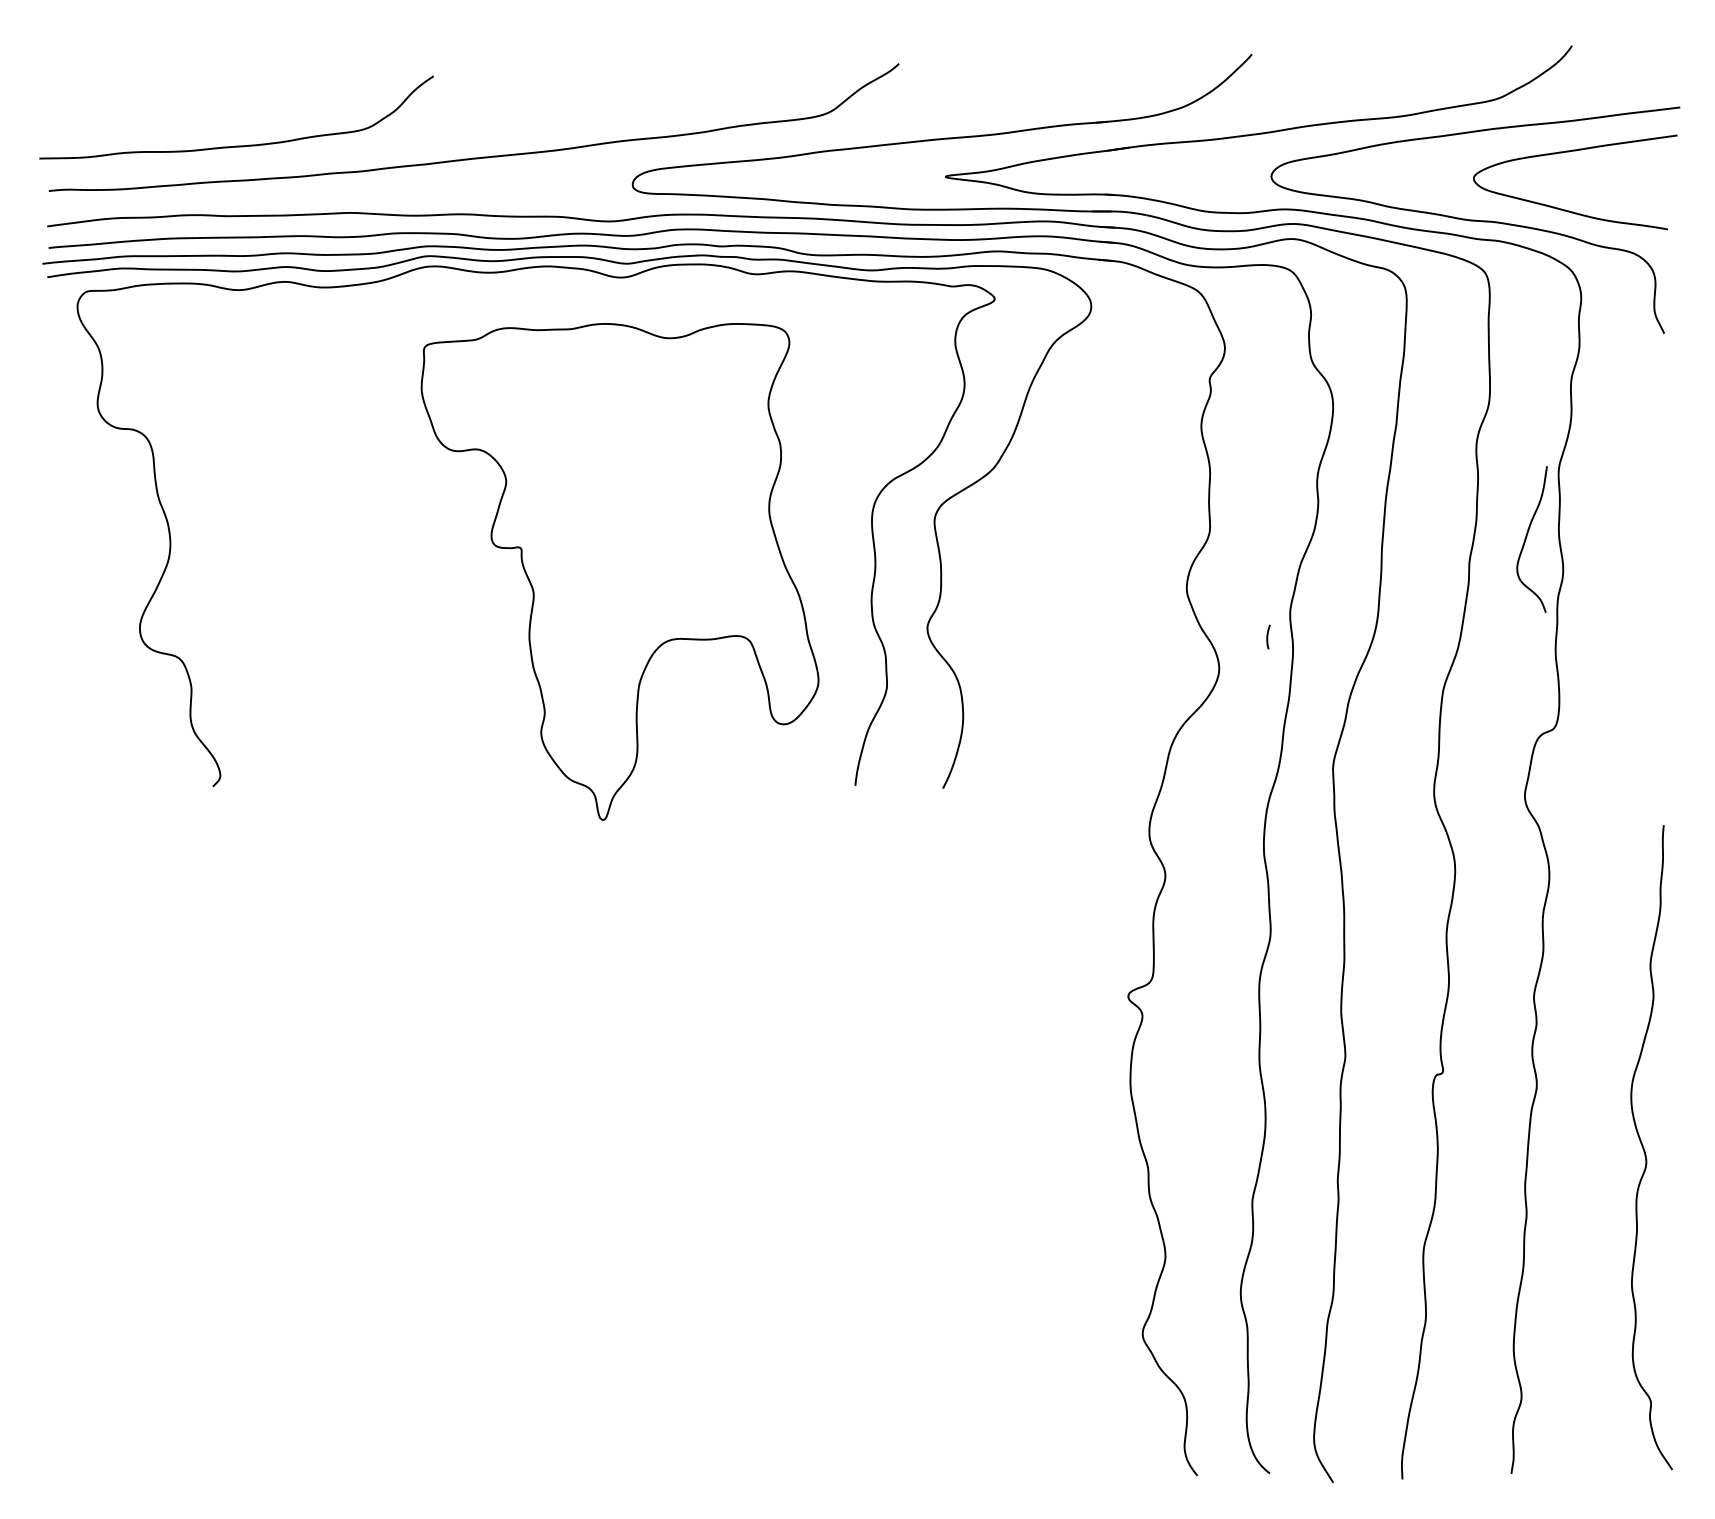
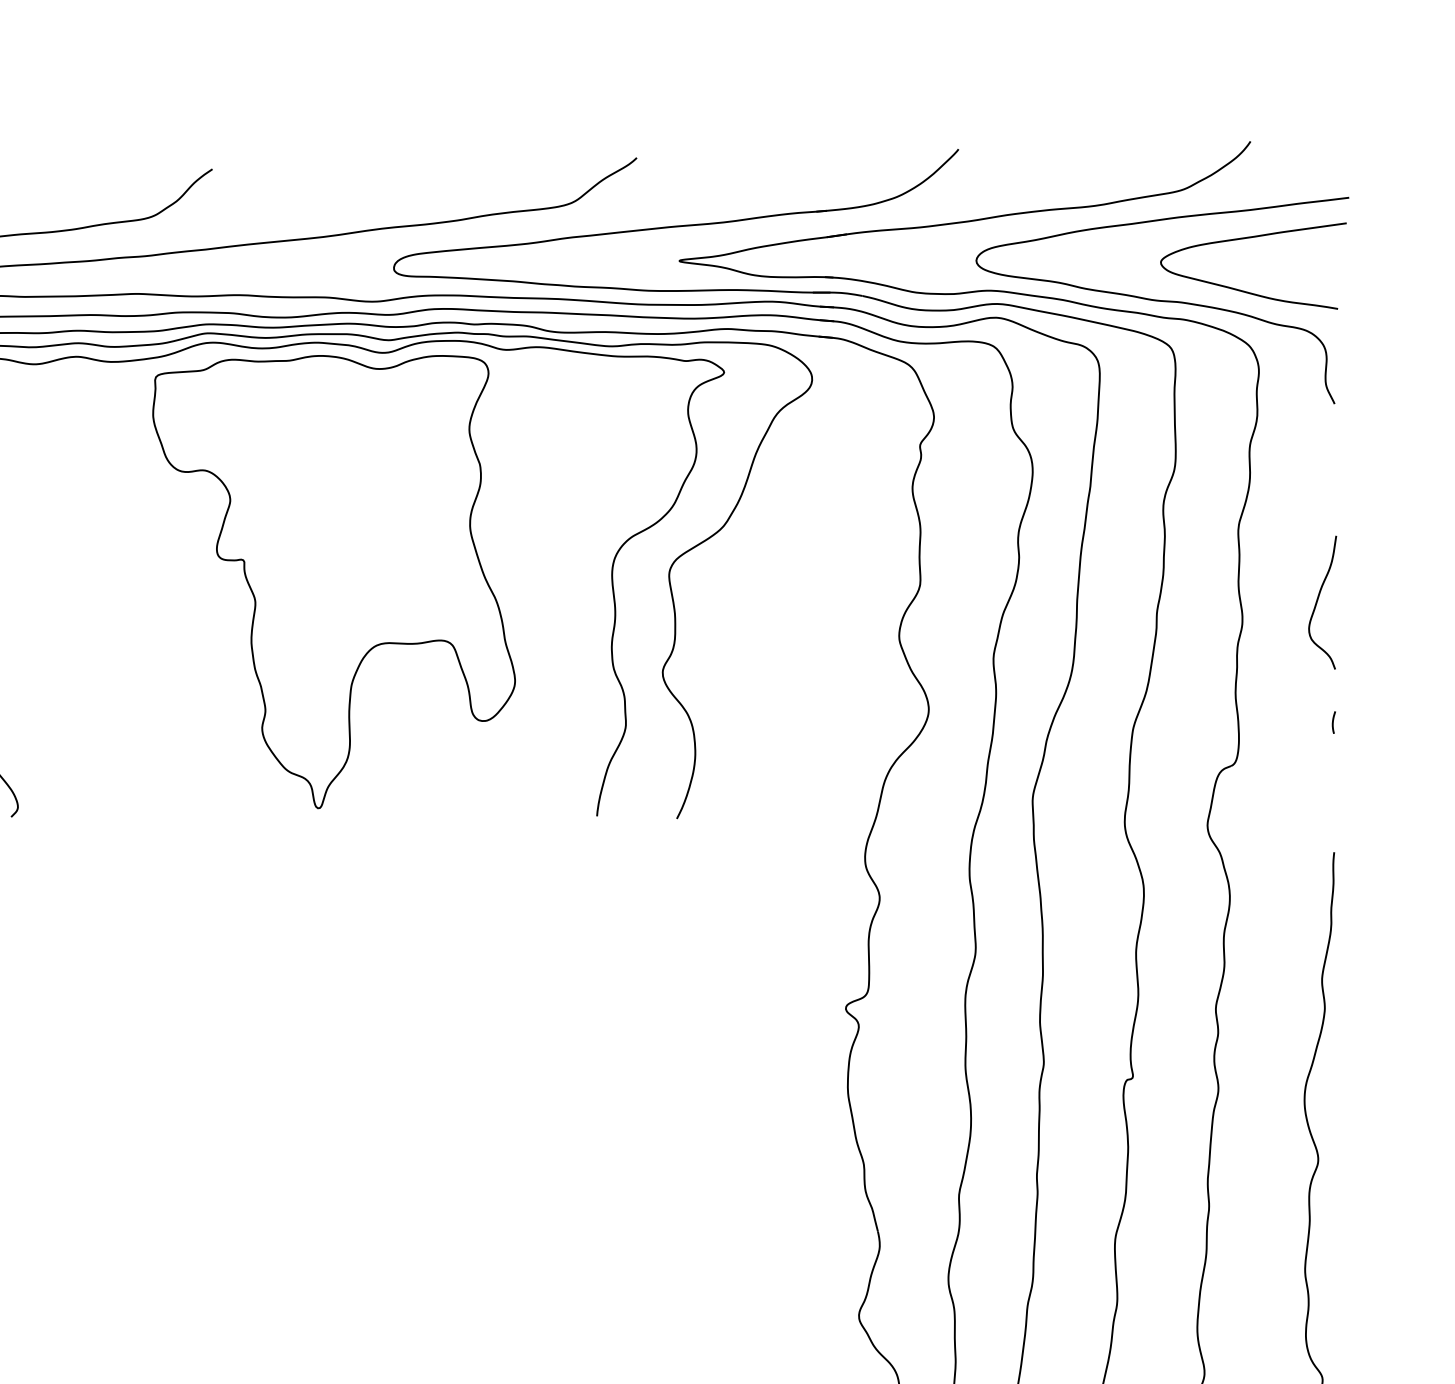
curve: (1527, 536) -> (1318, 599), moved
part: (619, 571) -> (333, 581), moved
curve: (1268, 636) -> (1333, 722), moved

